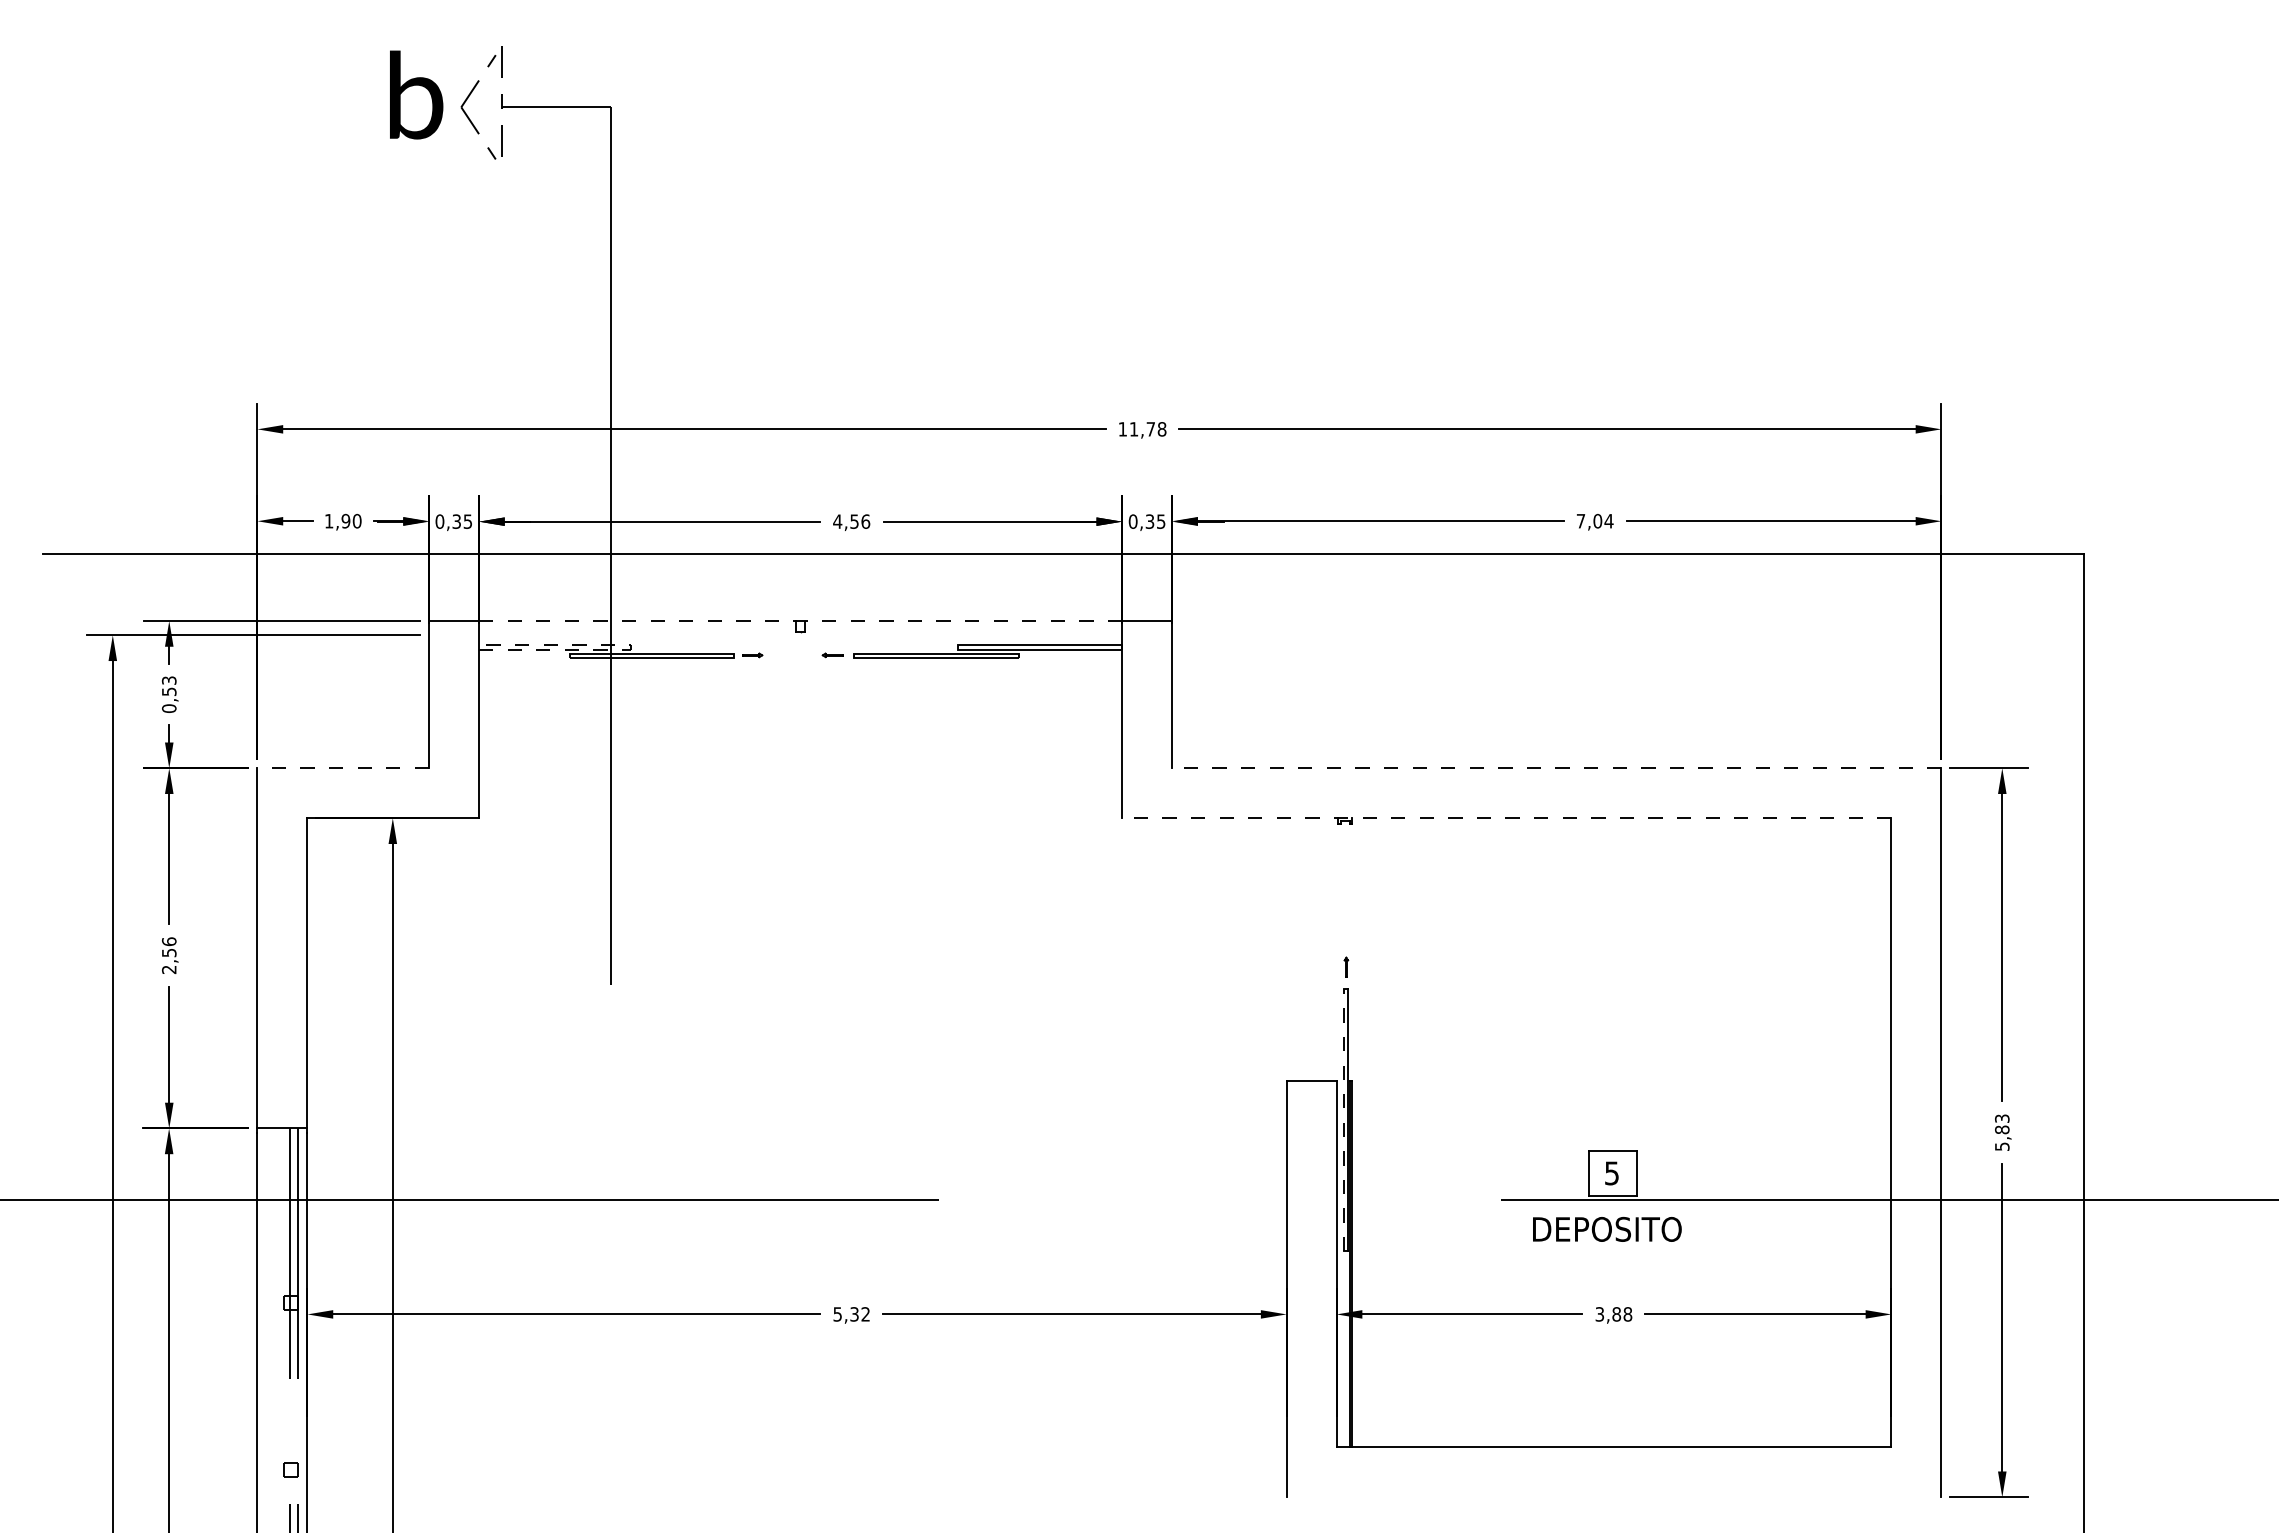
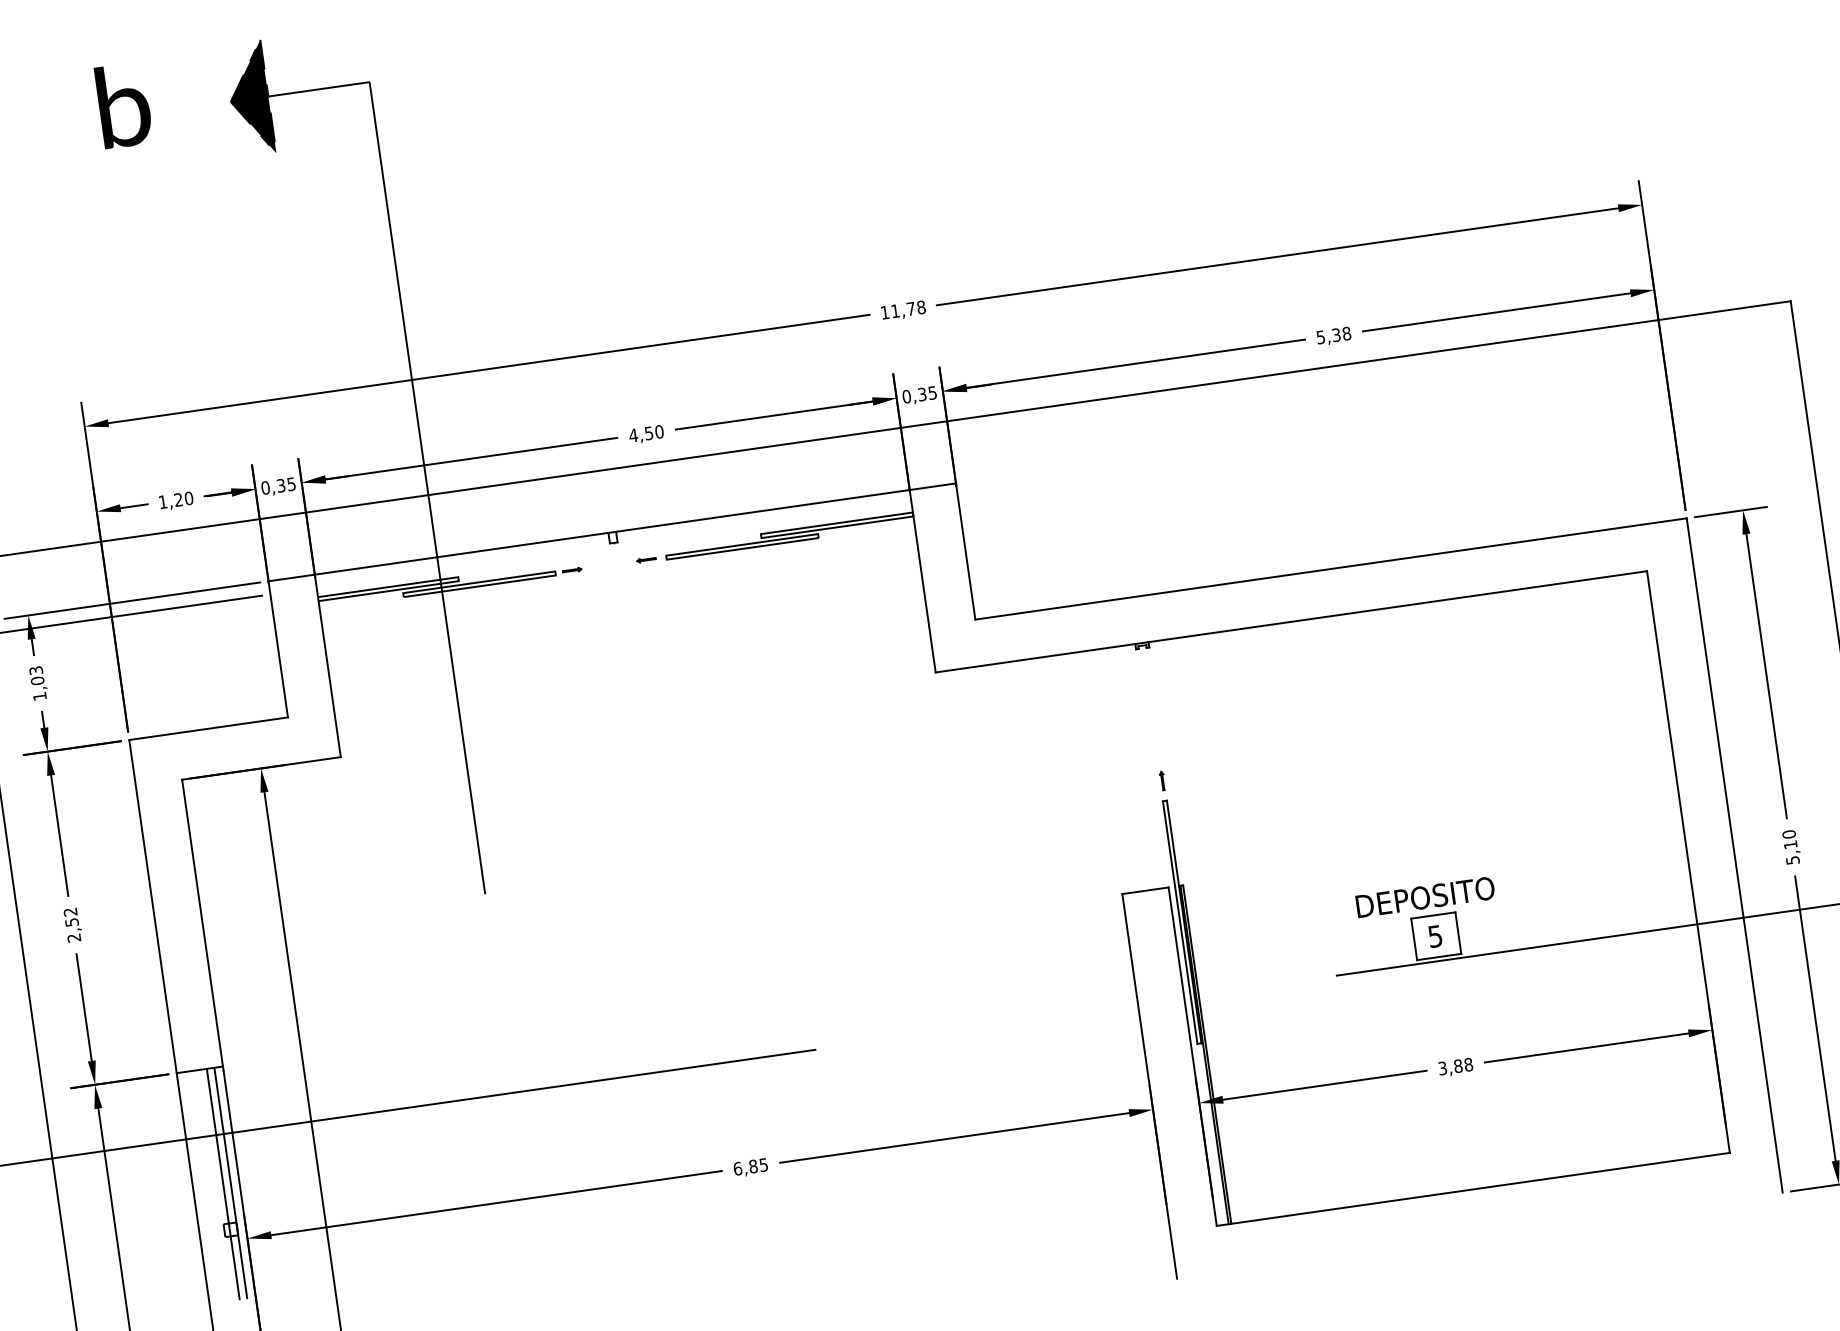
text: (416, 94) -> (123, 105), moved
fill: (481, 106) -> (249, 98), added
text: (1594, 520) -> (1333, 334), 7,04 -> 5,38
text: (345, 521) -> (178, 500), 1,90 -> 1,20
text: (865, 521) -> (659, 431), 4,56 -> 4,50
line: (800, 621) -> (612, 532), dashed -> solid
line: (630, 647) -> (458, 579), dashed -> solid
text: (169, 699) -> (38, 688), 0,53 -> 1,03
line: (343, 768) -> (208, 728), dashed -> solid
line: (1556, 768) -> (1330, 569), dashed -> solid
line: (1506, 818) -> (1291, 622), dashed -> solid
text: (168, 941) -> (69, 911), 2,56 -> 2,52
line: (1343, 1119) -> (1179, 921), dashed -> solid
text: (2002, 1124) -> (1790, 839), 5,83 -> 5,10
text: (1607, 1228) -> (1425, 896), moved
text: (851, 1314) -> (750, 1167), 5,32 -> 6,85

